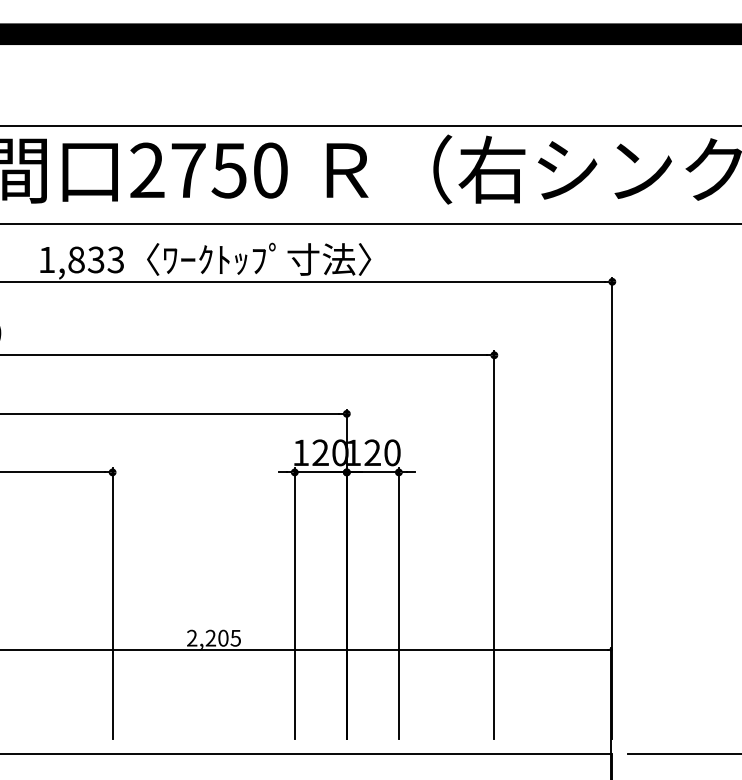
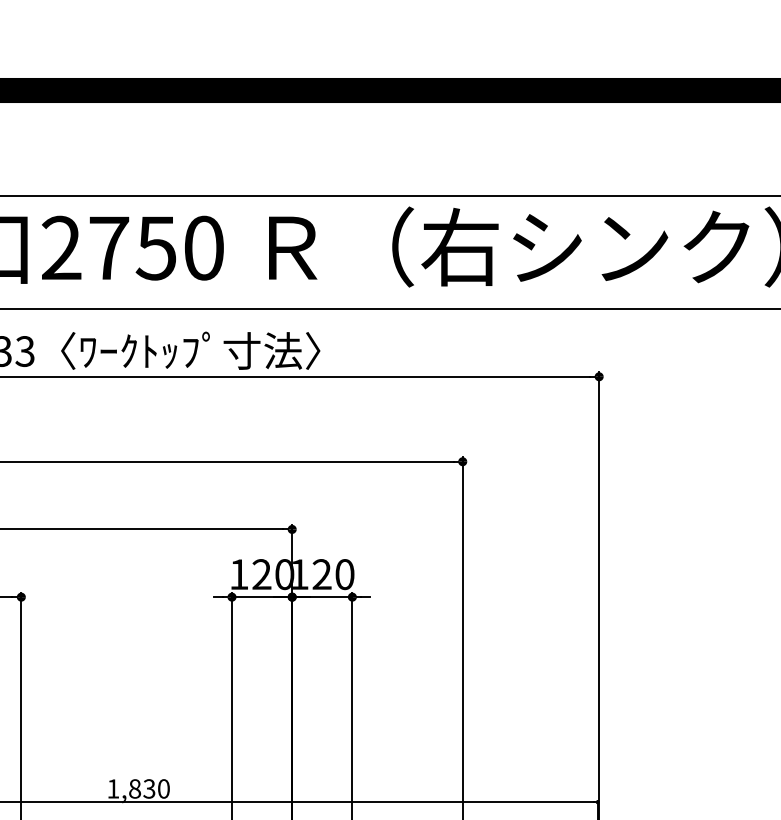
text: (213, 637) -> (138, 788), 2,205 -> 1,830

